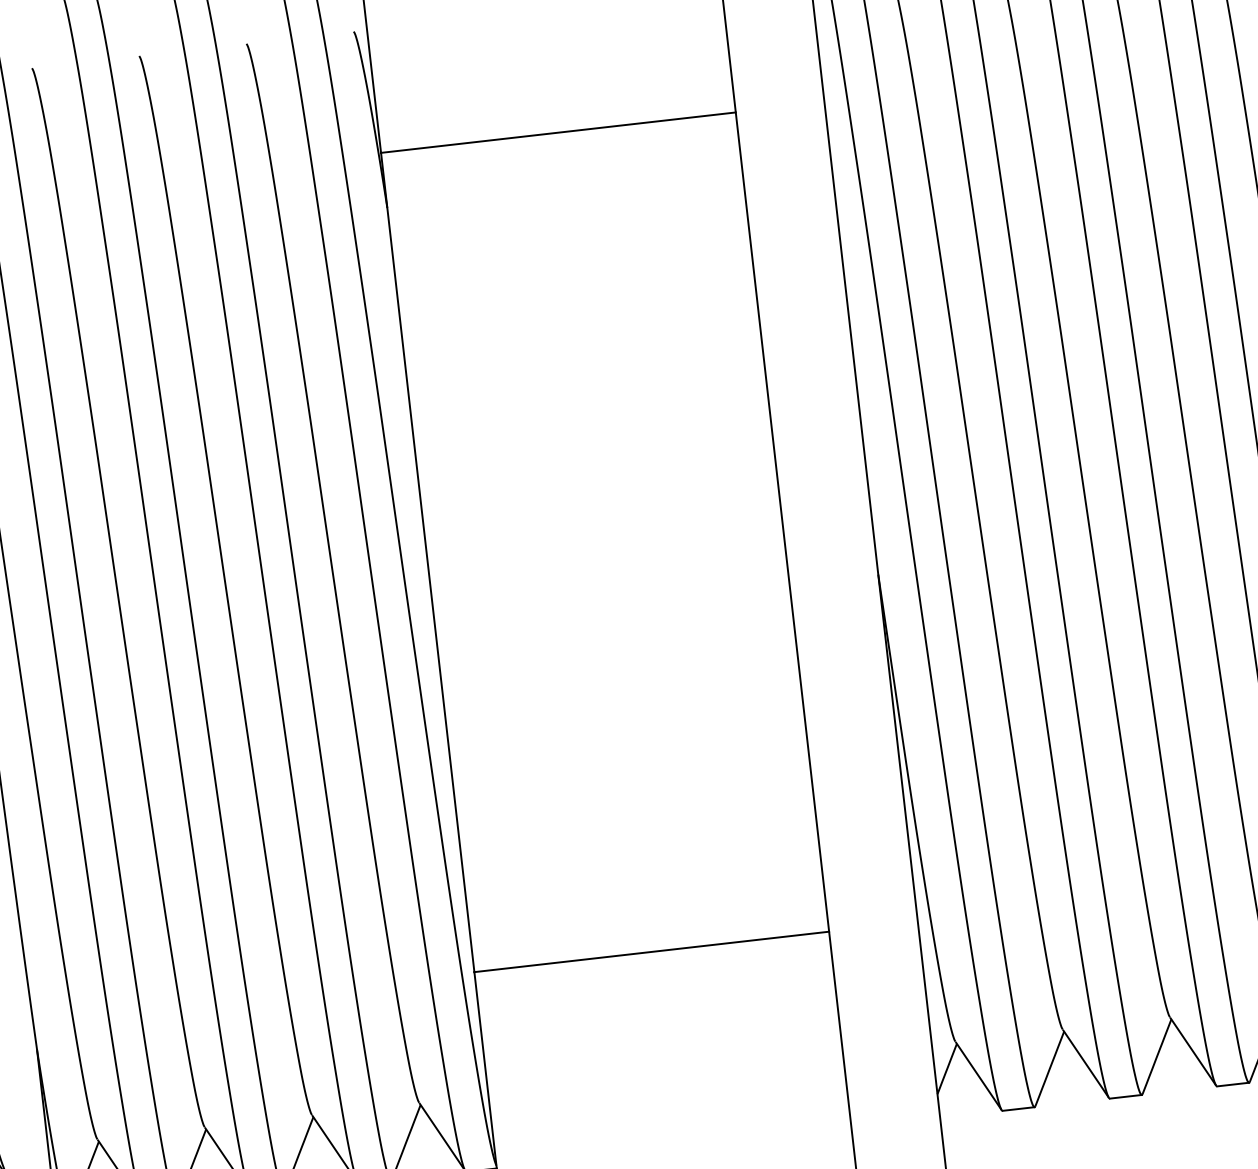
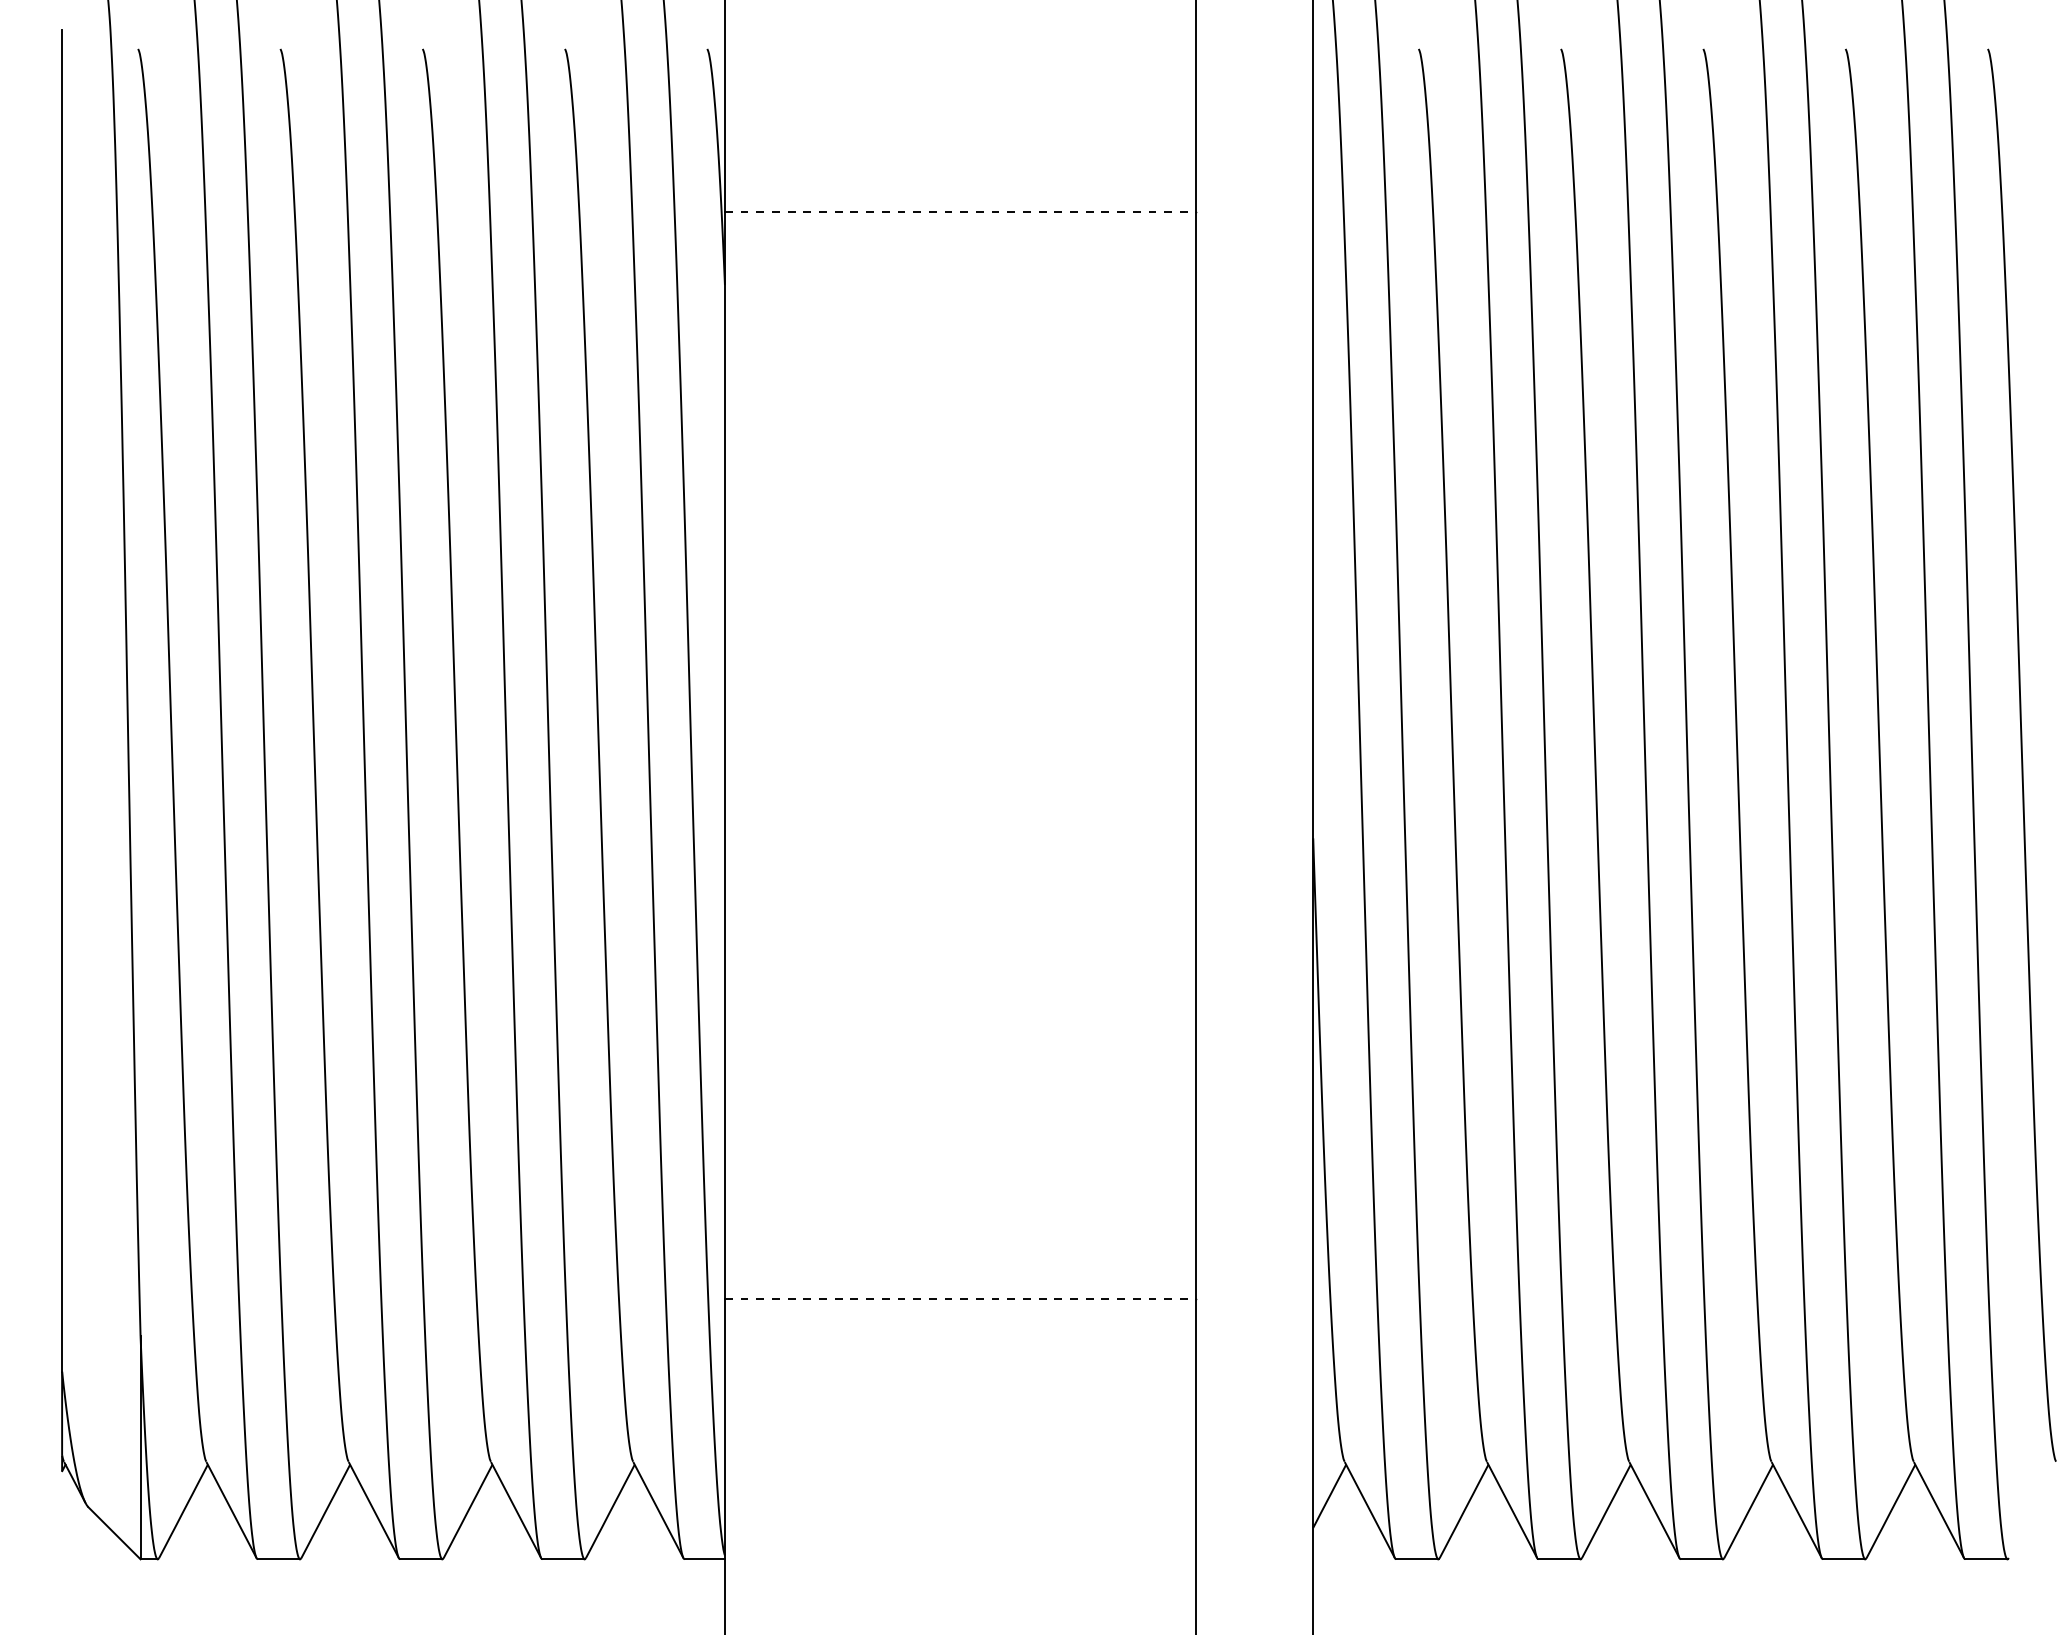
line: (558, 132) -> (960, 211), solid -> dashed
line: (651, 951) -> (960, 1298), solid -> dashed

